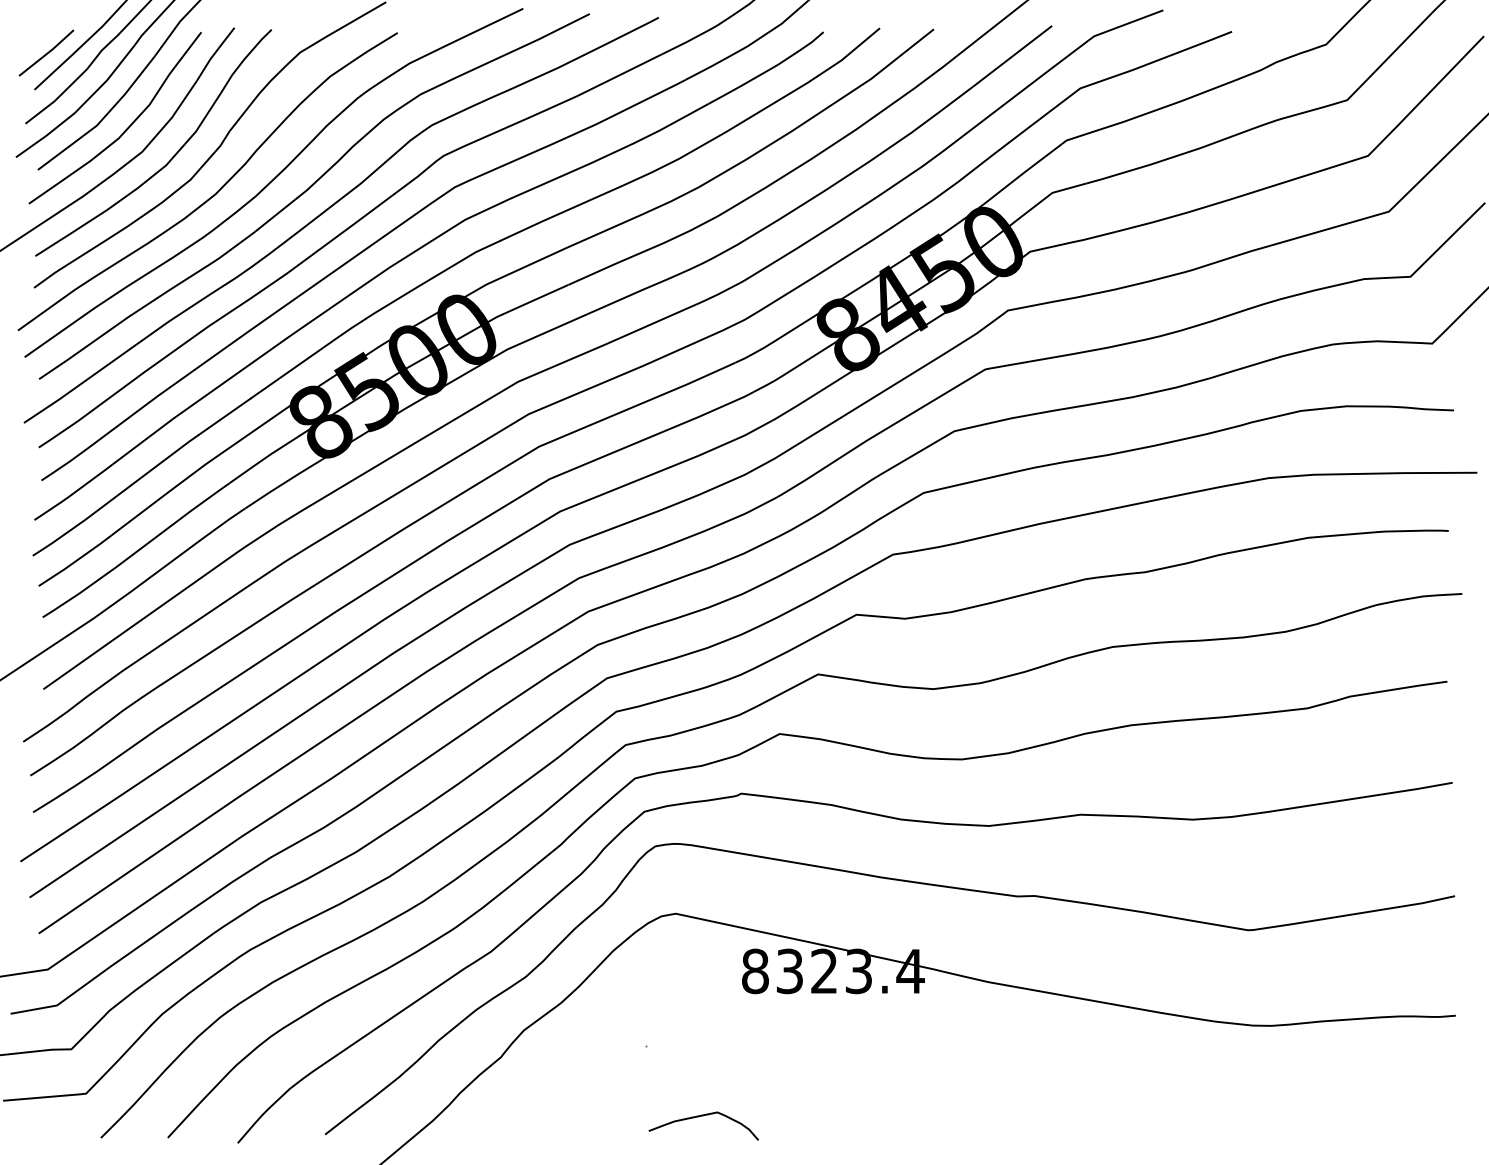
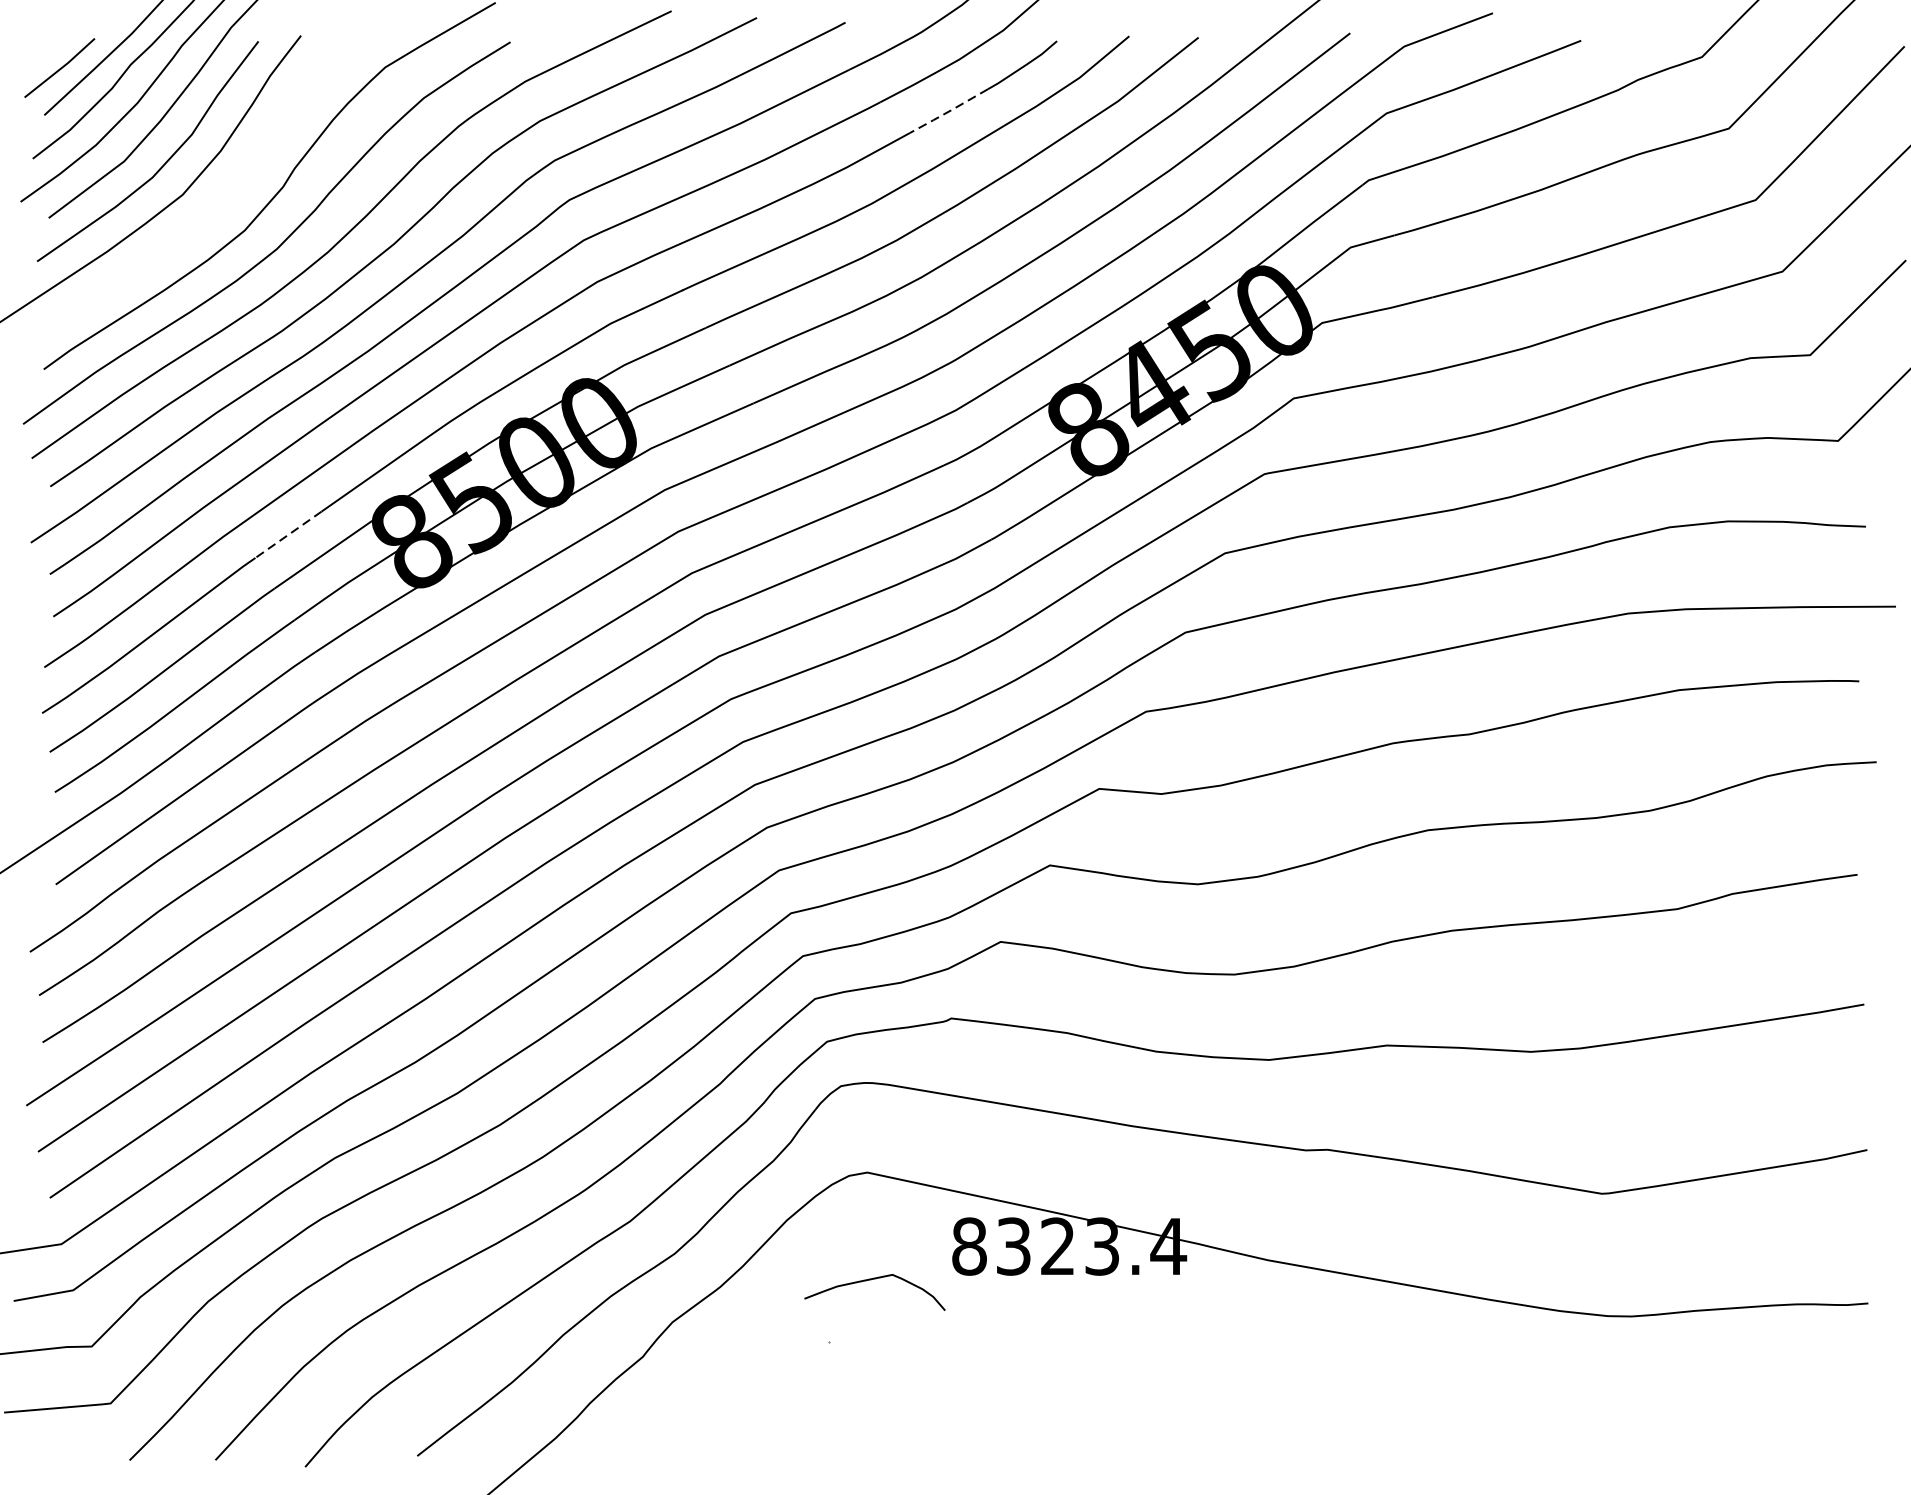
line: (738, 87) -> (947, 112), solid -> dashed
curve: (170, 158) -> (218, 203), removed
line: (224, 417) -> (288, 535), solid -> dashed
curve: (703, 1116) -> (874, 1280), moved

